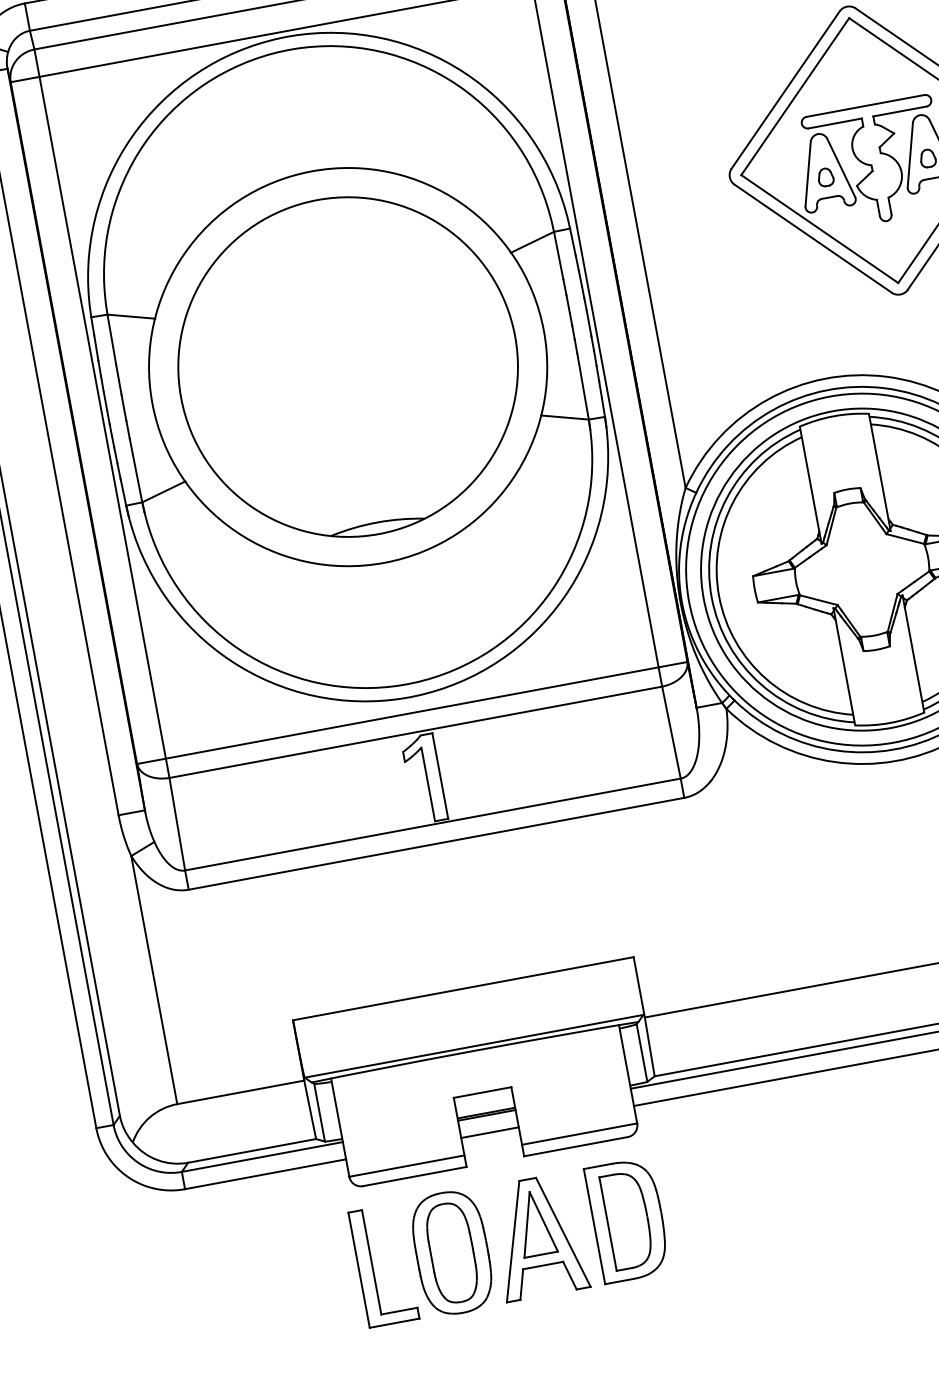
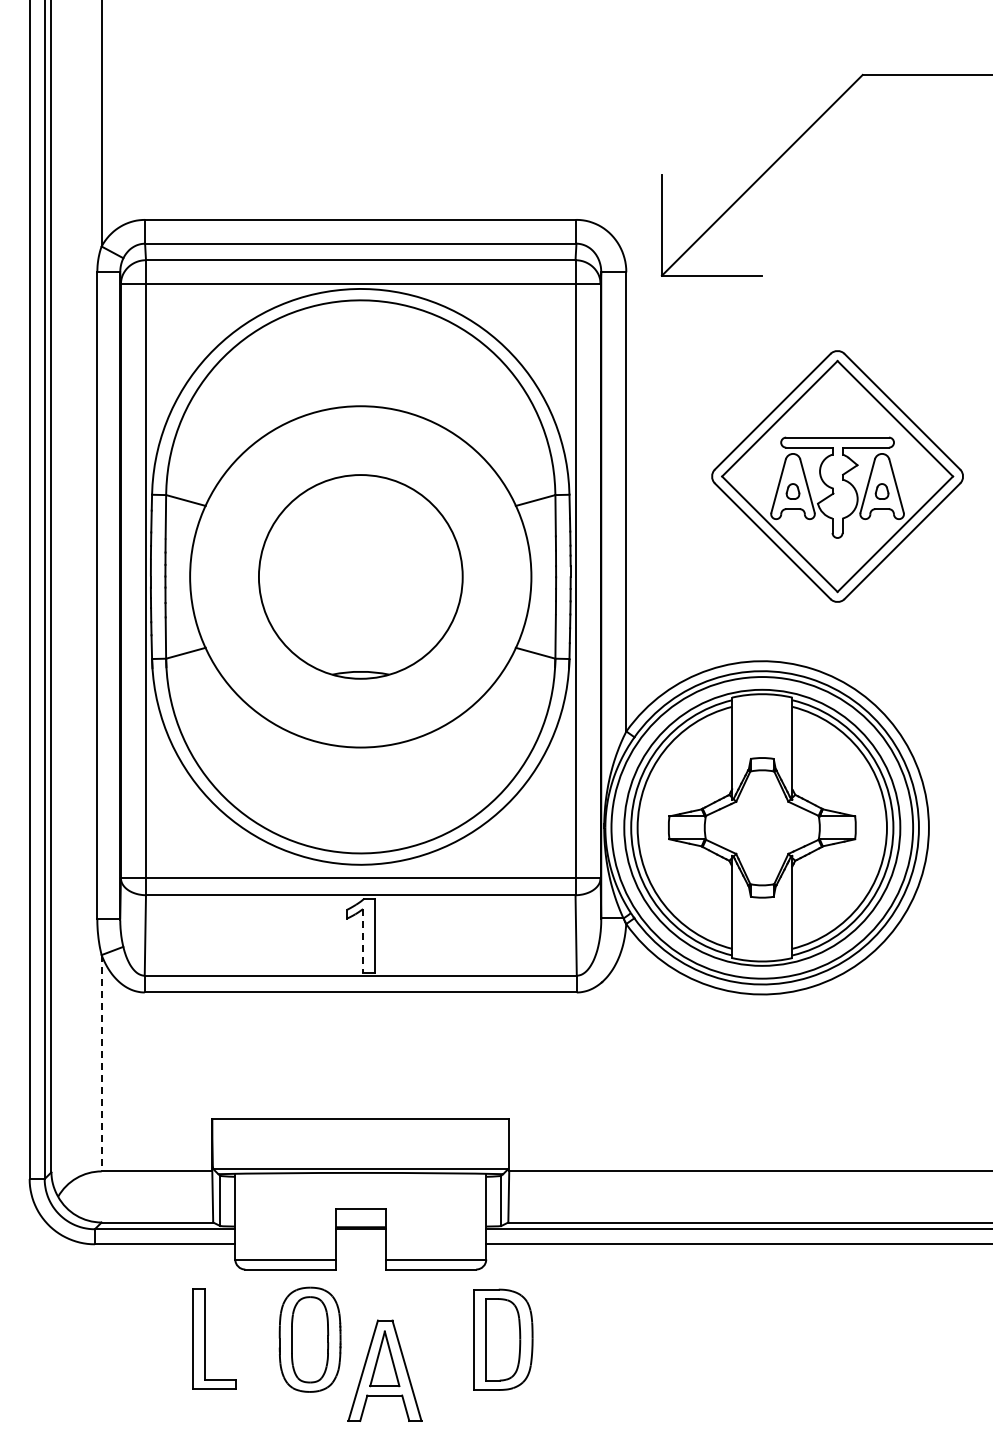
part: (347, 366) -> (360, 576), size x0.7
line: (428, 784) -> (363, 941), solid -> dashed
line: (154, 980) -> (101, 1063), solid -> dashed
line: (489, 1132) -> (360, 1244), removed
part: (628, 1220) -> (503, 1339), moved
part: (537, 1236) -> (384, 1370), moved
part: (373, 1267) -> (205, 1338), moved

